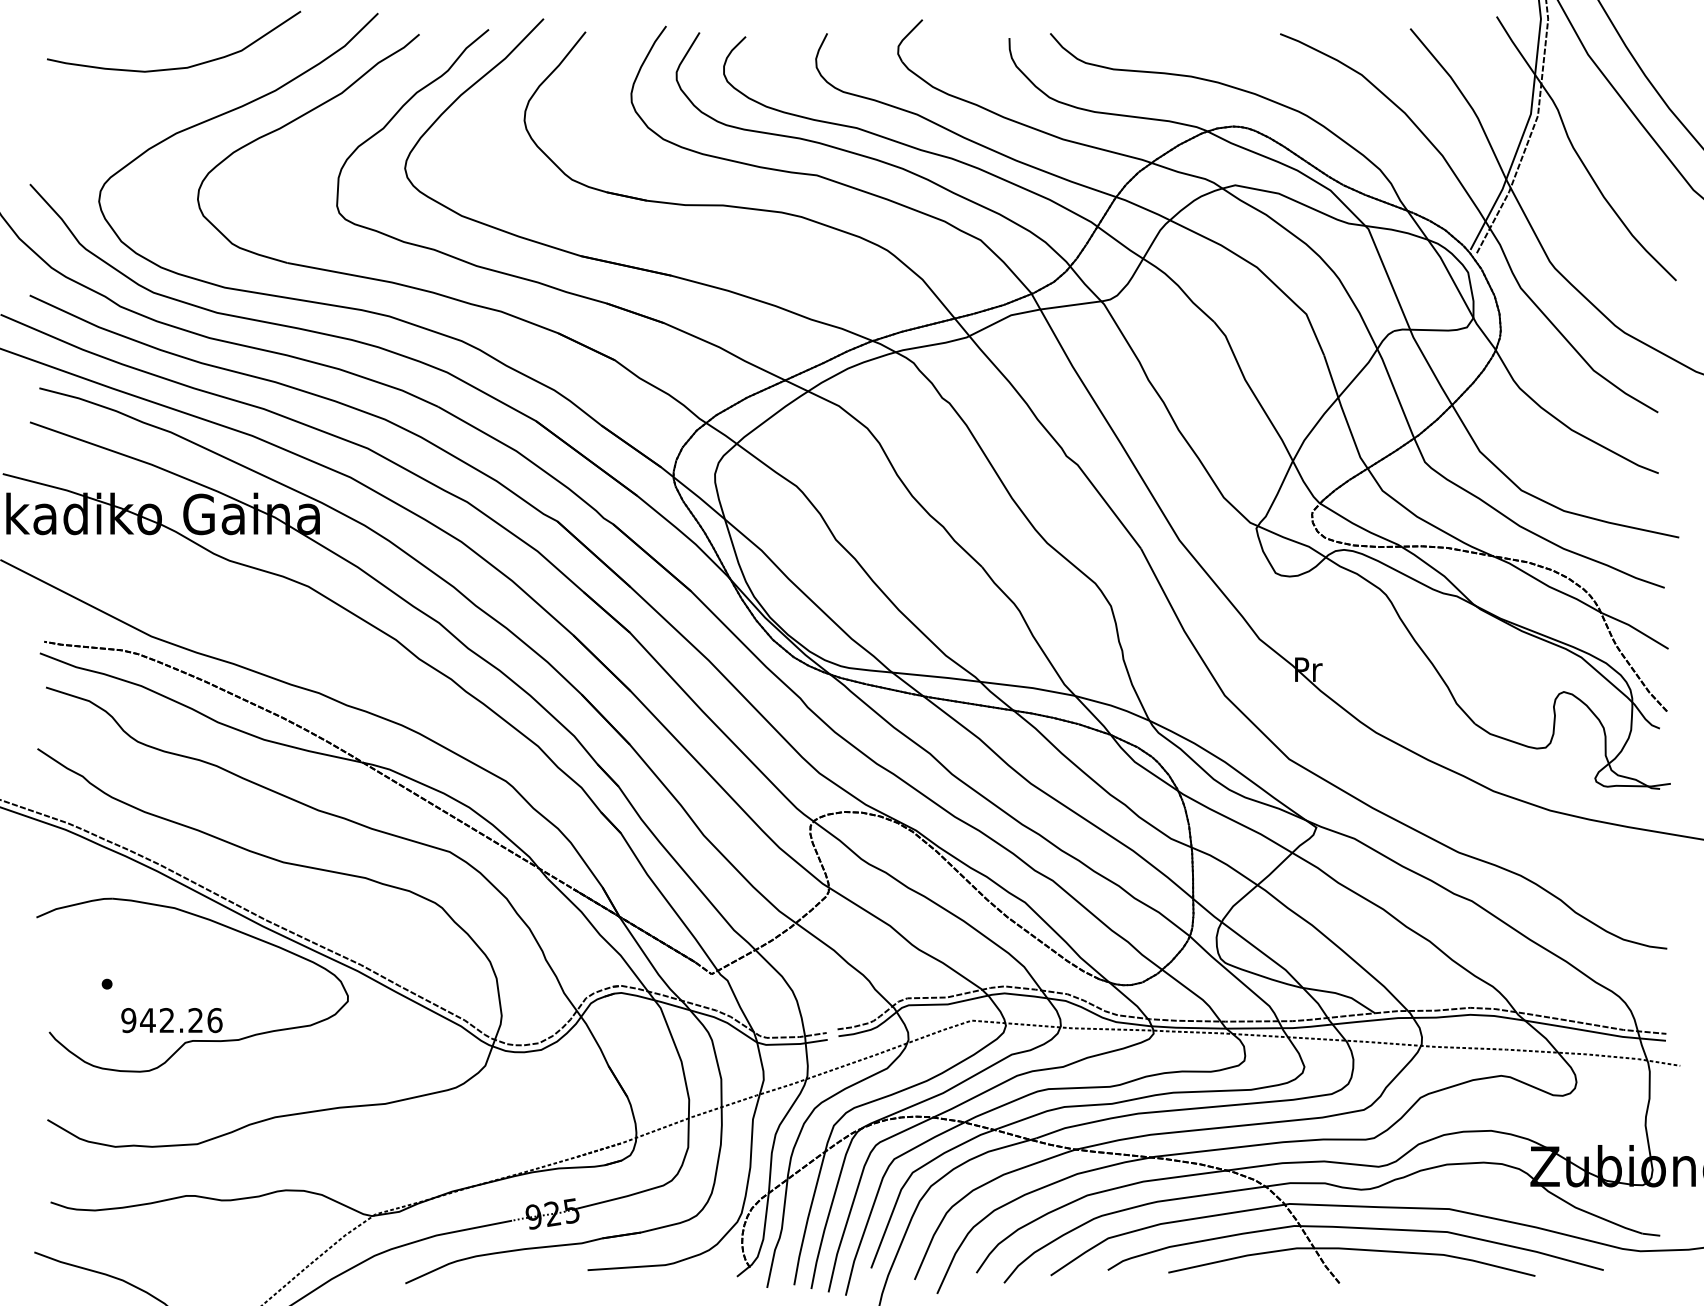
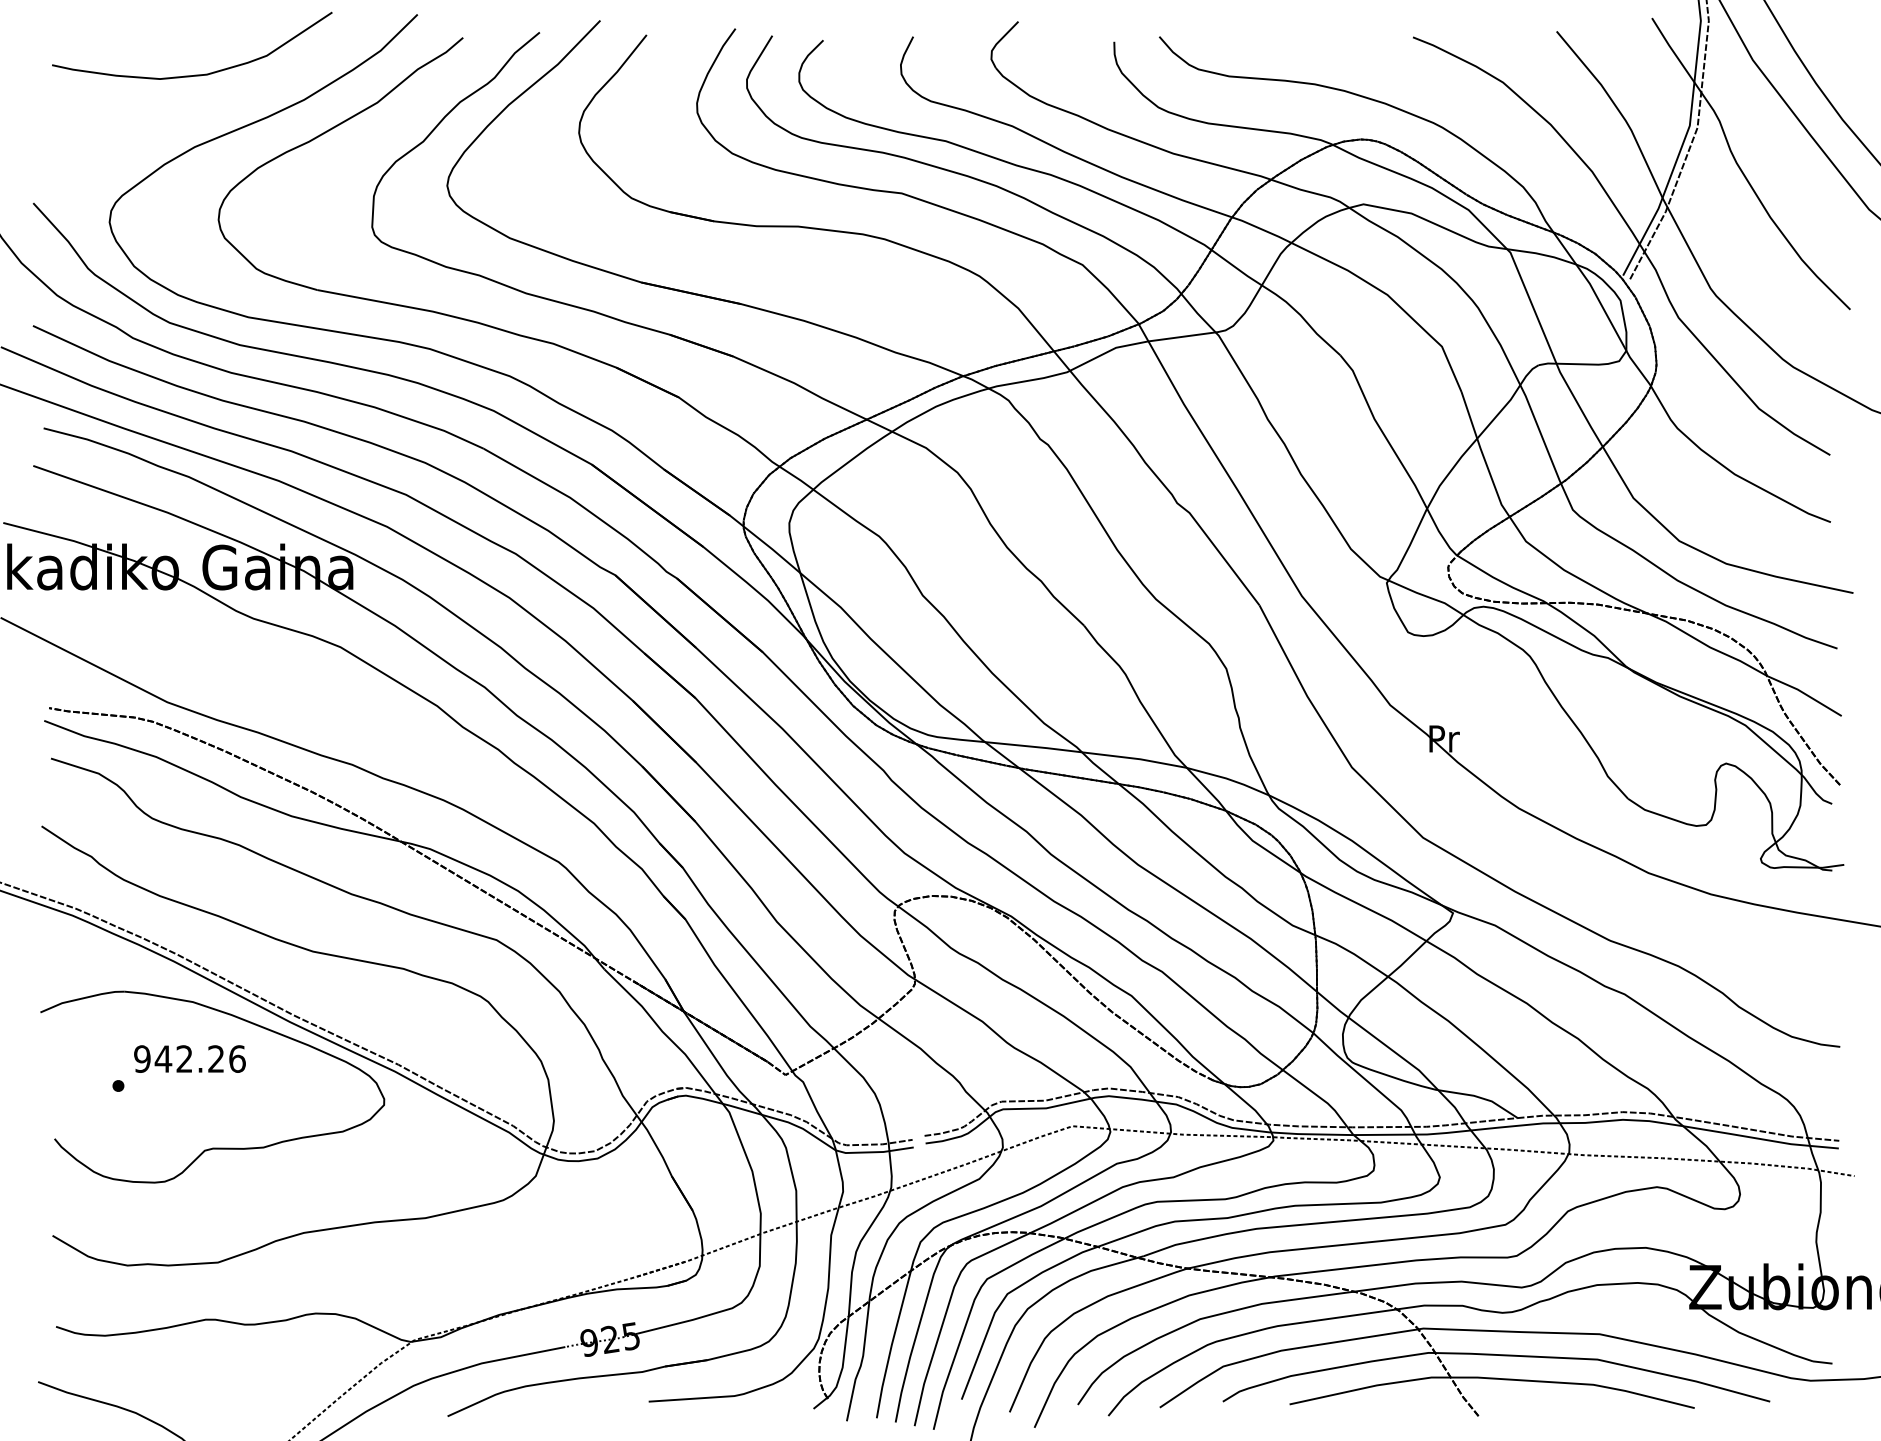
text: (171, 1019) -> (189, 1058), moved

